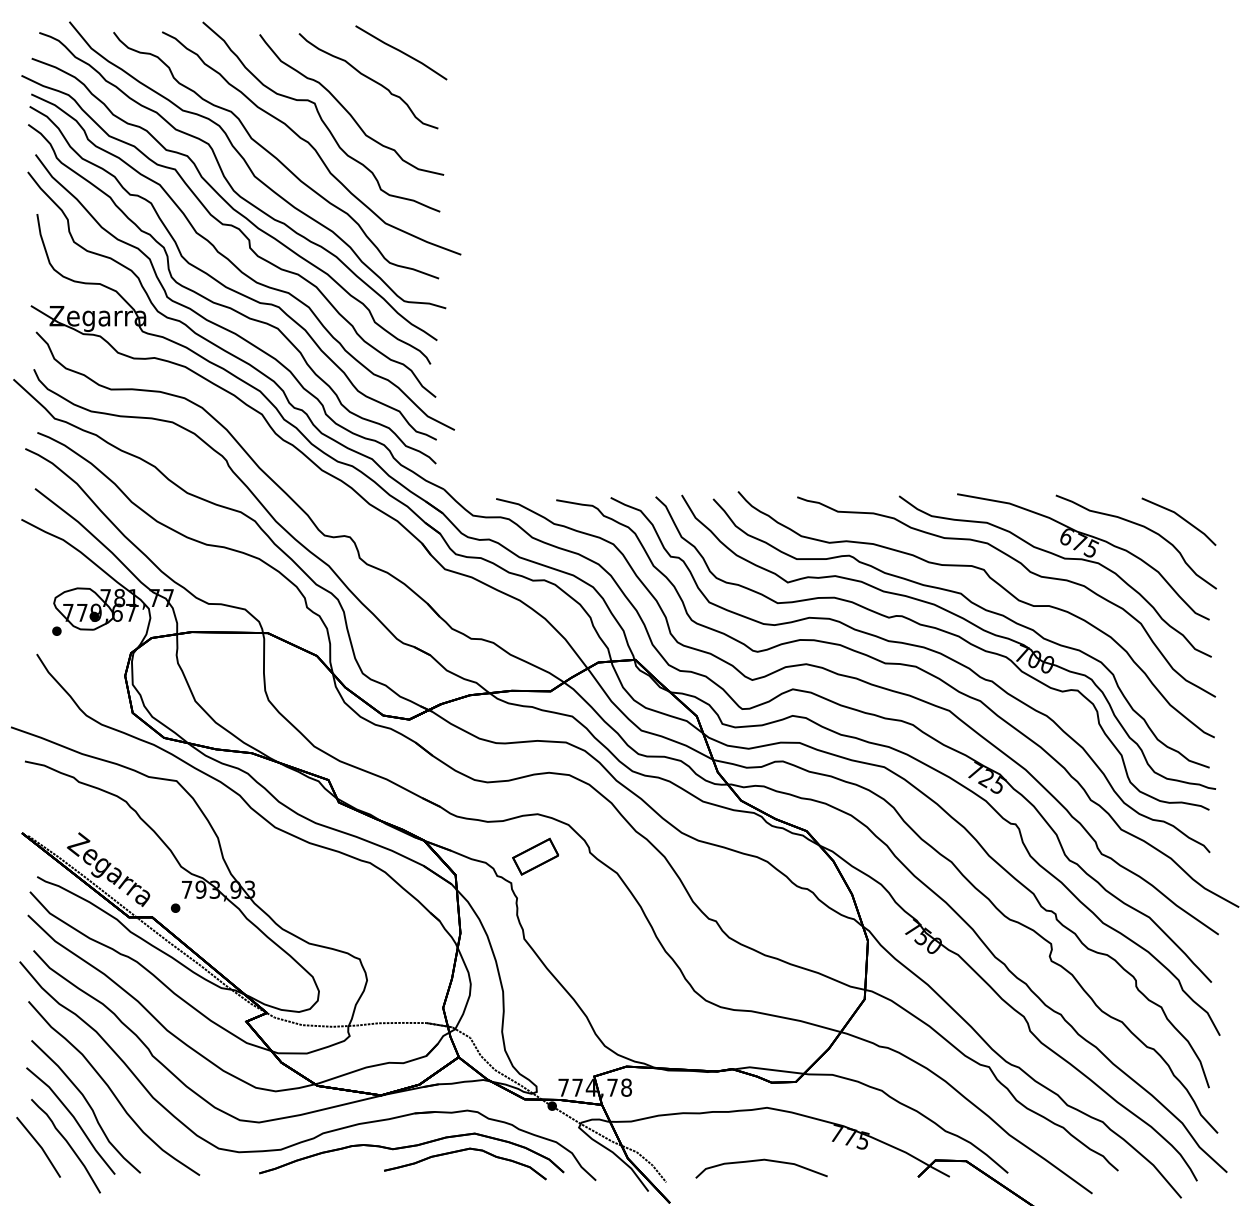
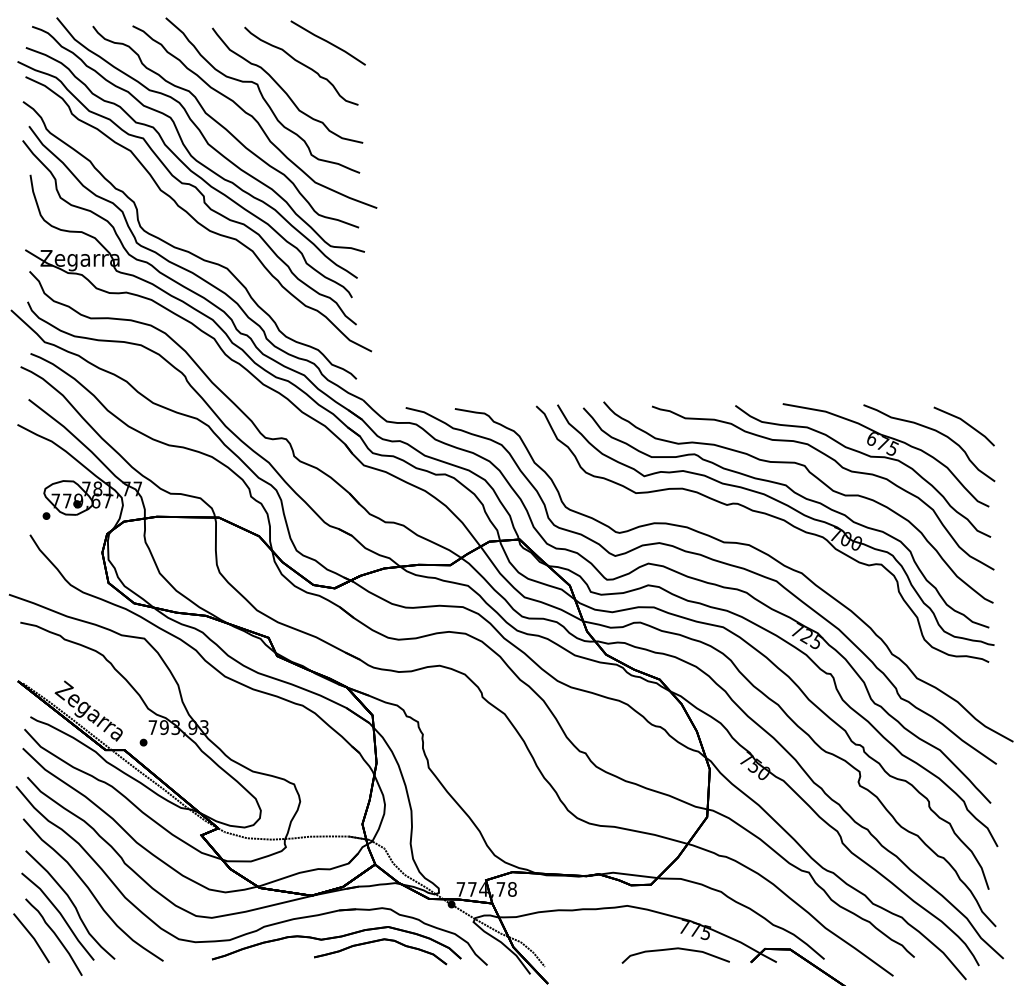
part: (223, 283) -> (182, 231), removed
part: (917, 647) -> (750, 529), removed
part: (534, 856) -> (437, 700), removed
curve: (761, 1161) -> (675, 949), moved

